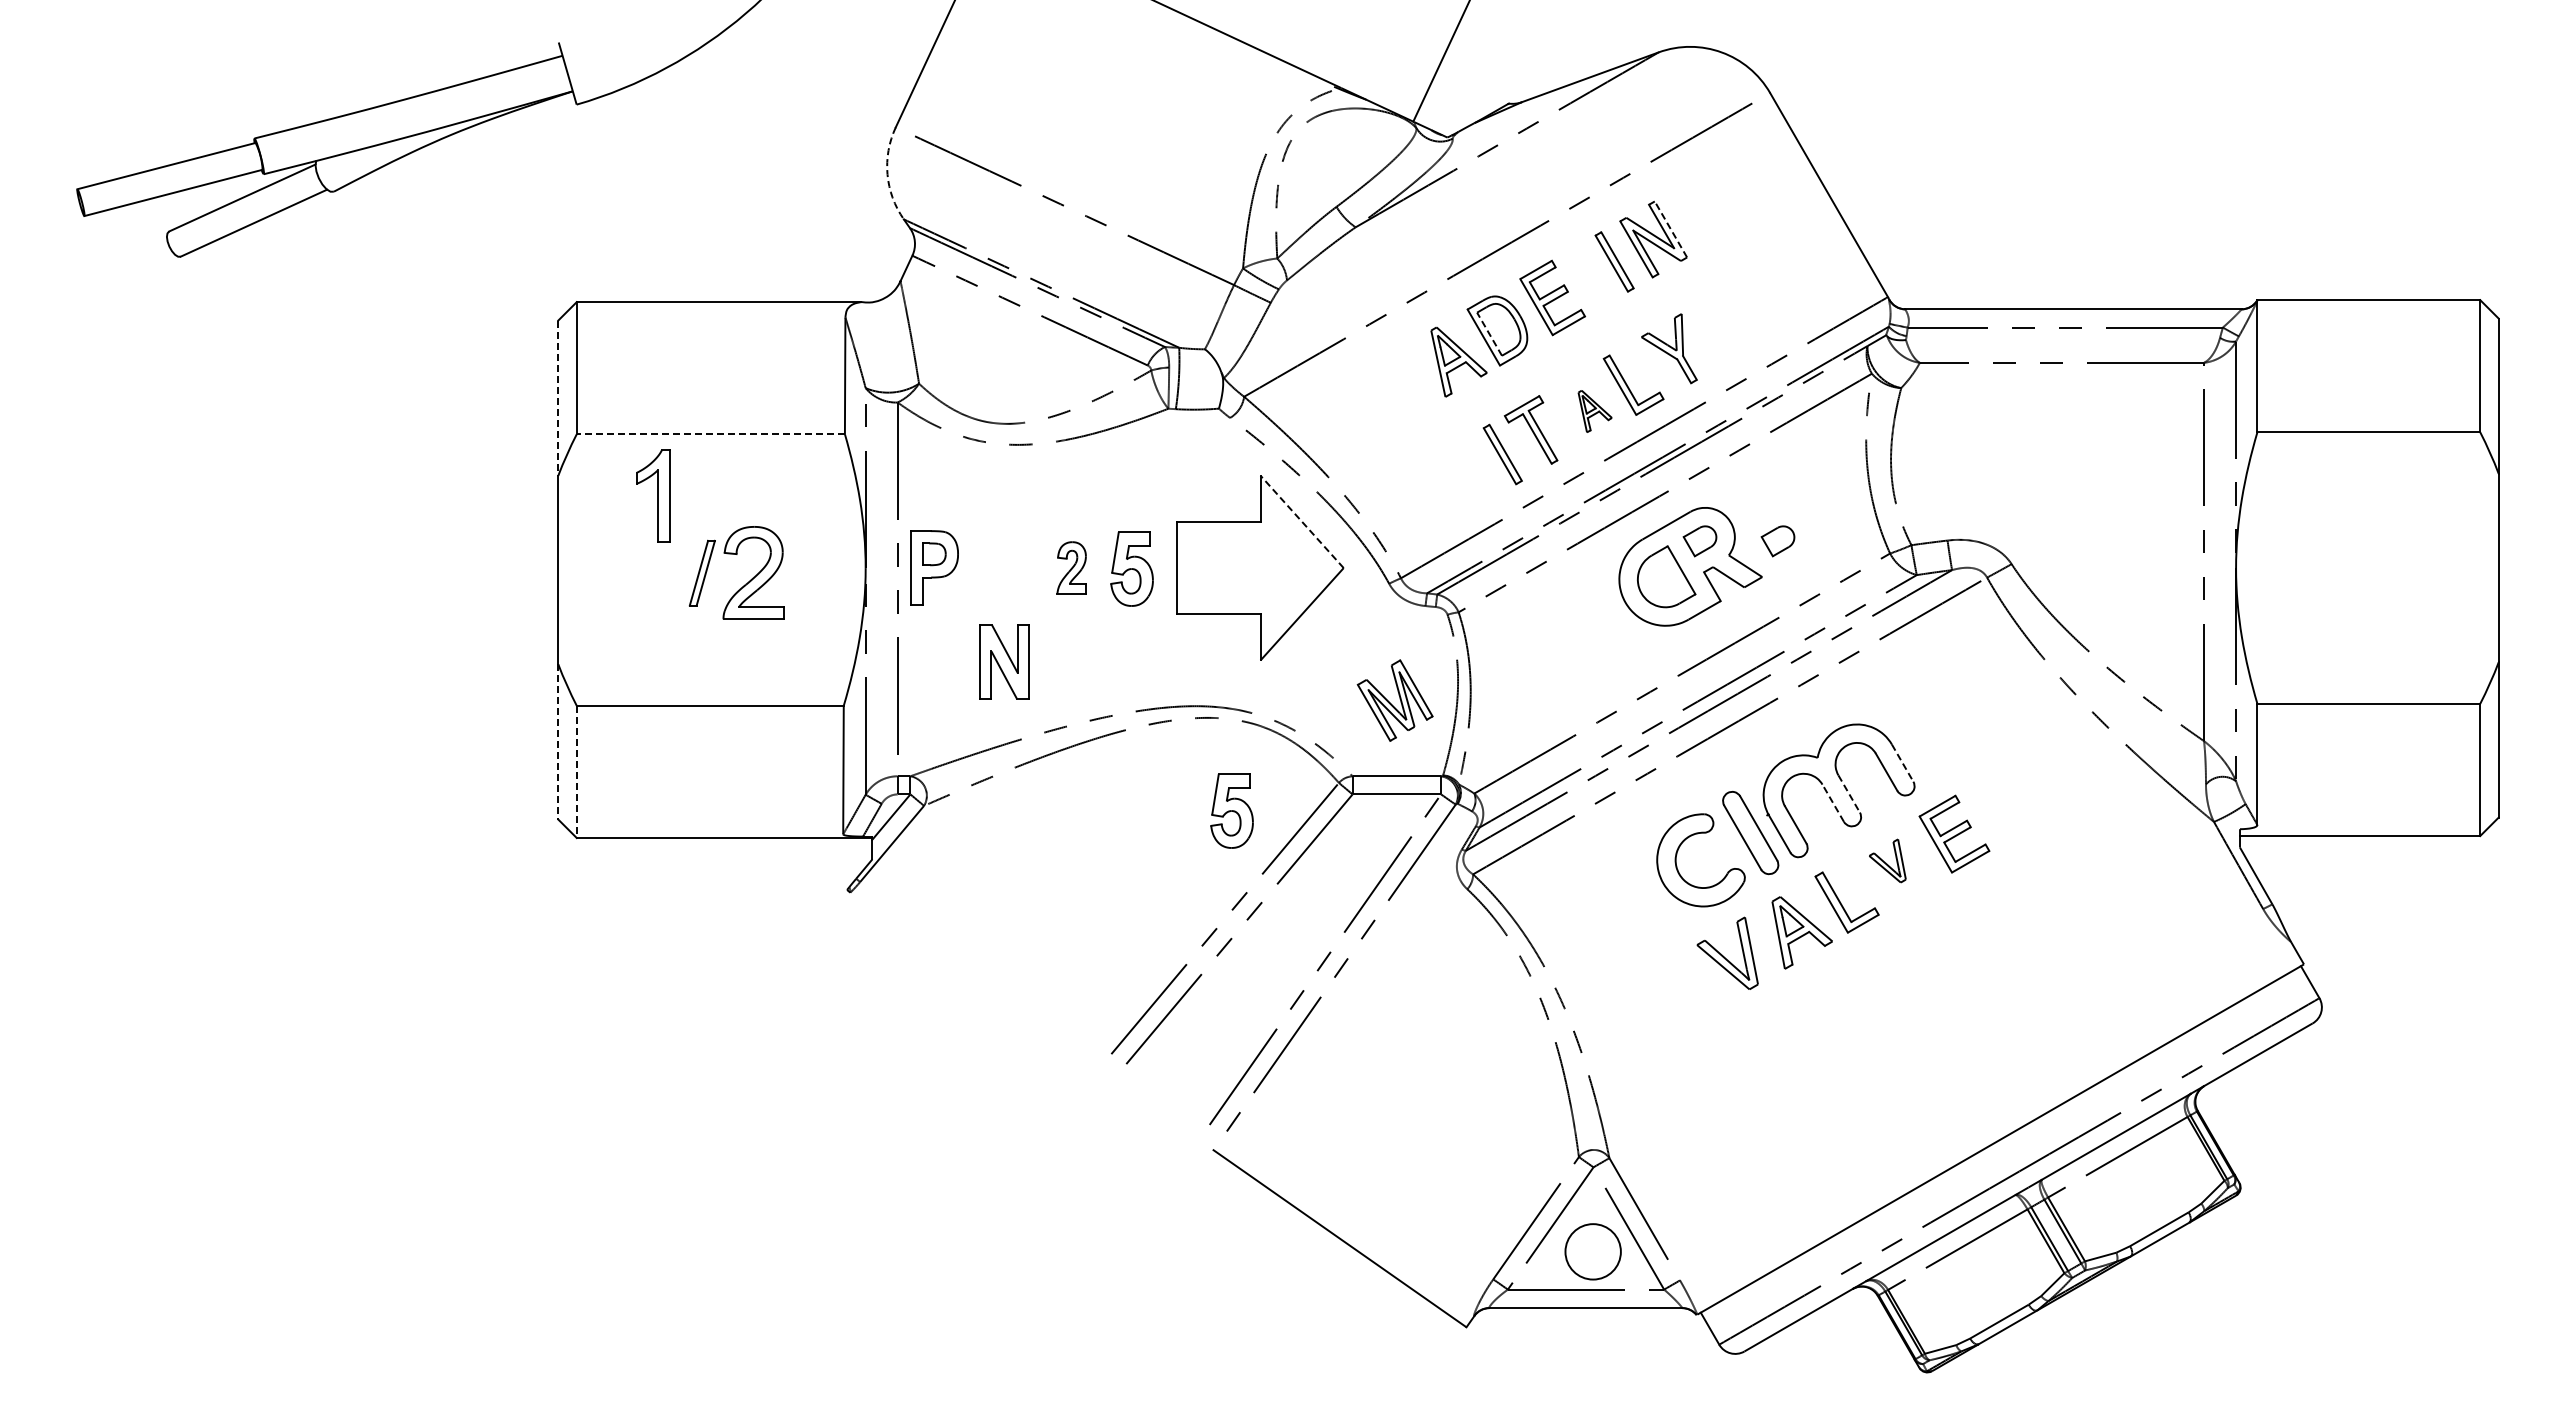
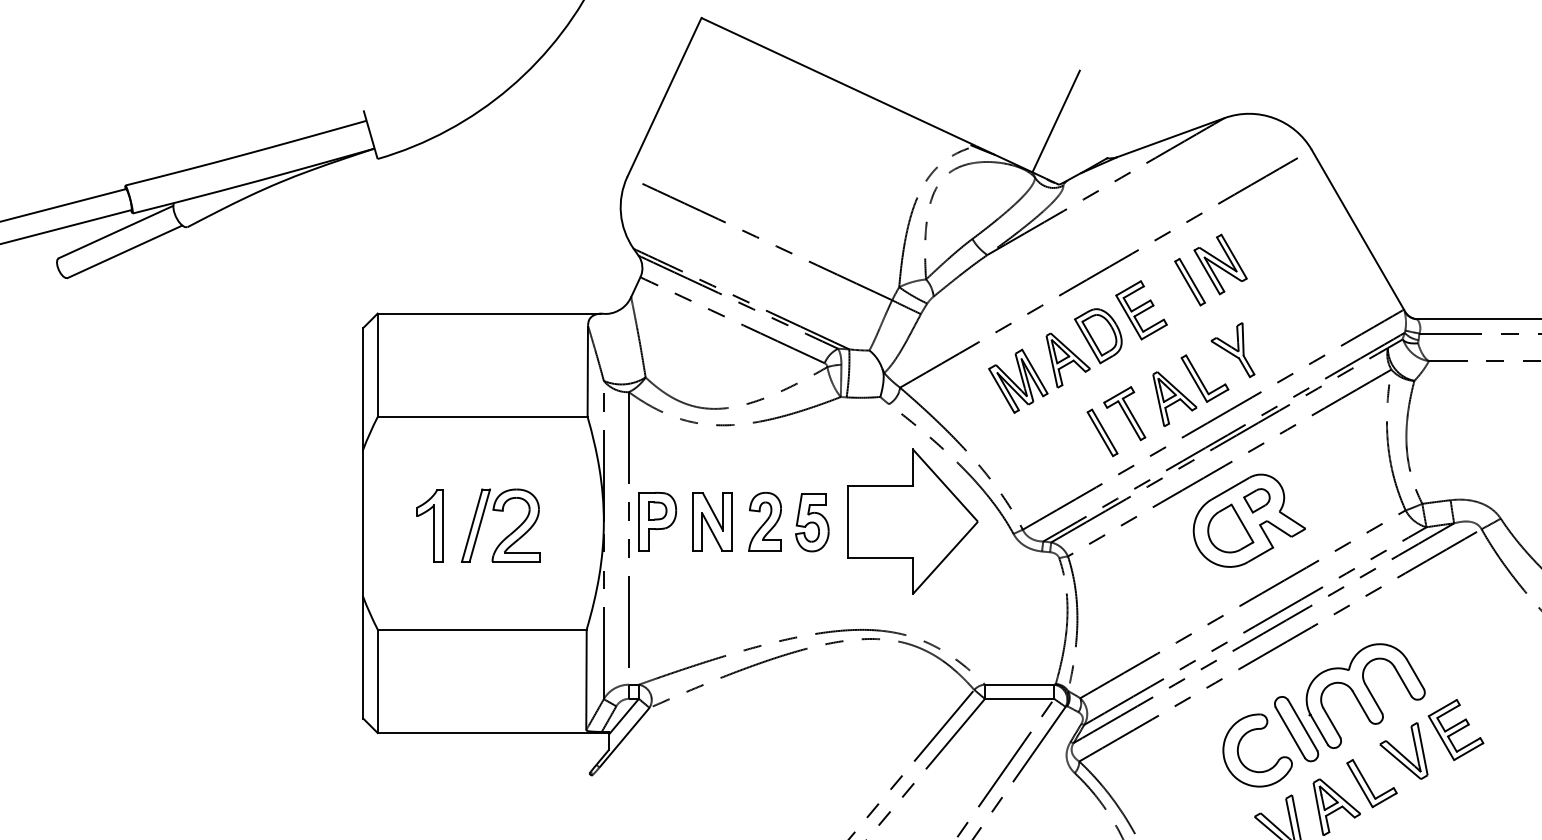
arc: (887, 174) -> (620, 213), dashed -> solid
line: (1670, 229) -> (1233, 256), dashed -> solid
line: (1489, 334) -> (1092, 338), dashed -> solid
line: (558, 398) -> (363, 389), dashed -> solid
part: (1594, 411) -> (1174, 399), size x1.67
line: (710, 434) -> (482, 417), dashed -> solid
part: (653, 495) -> (430, 525), moved
line: (1301, 521) -> (944, 485), dashed -> solid
part: (1777, 541) -> (1317, 500), removed
part: (1071, 567) -> (764, 521), size x1.43
part: (702, 573) -> (476, 526), size x1.43
part: (1004, 661) -> (712, 521), moved
part: (1394, 700) -> (1017, 381), moved
line: (558, 741) -> (363, 657), dashed -> solid
line: (1902, 763) -> (1415, 674), dashed -> solid
line: (576, 772) -> (377, 681), dashed -> solid
line: (1849, 794) -> (1373, 698), dashed -> solid
line: (1832, 802) -> (1360, 705), dashed -> solid
part: (1231, 810) -> (890, 711), removed
part: (1887, 860) -> (1403, 750), size x1.67

